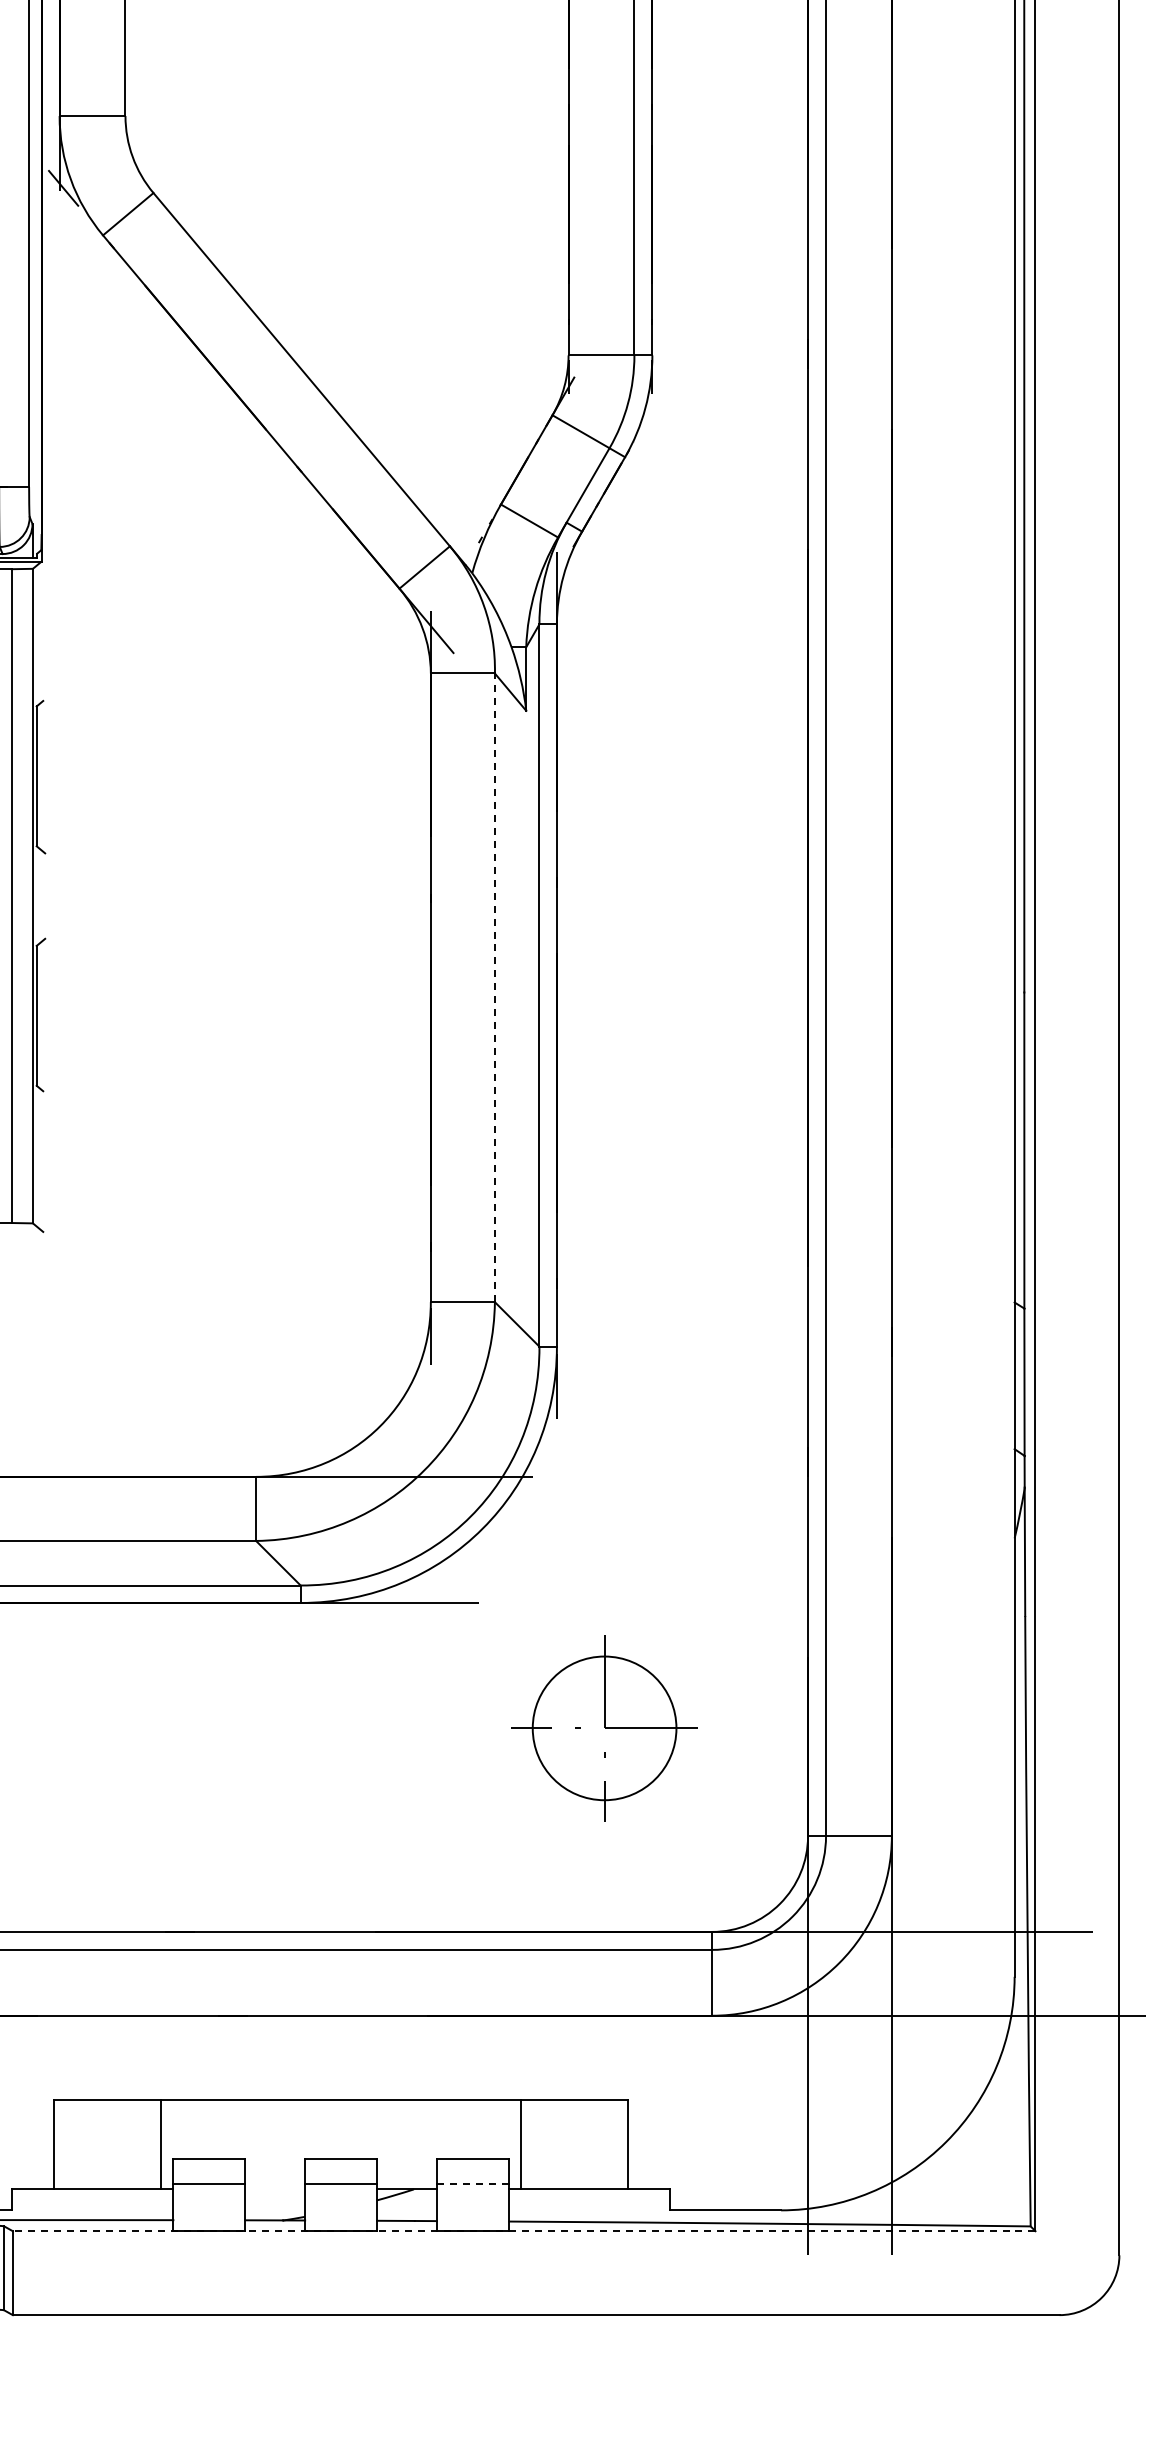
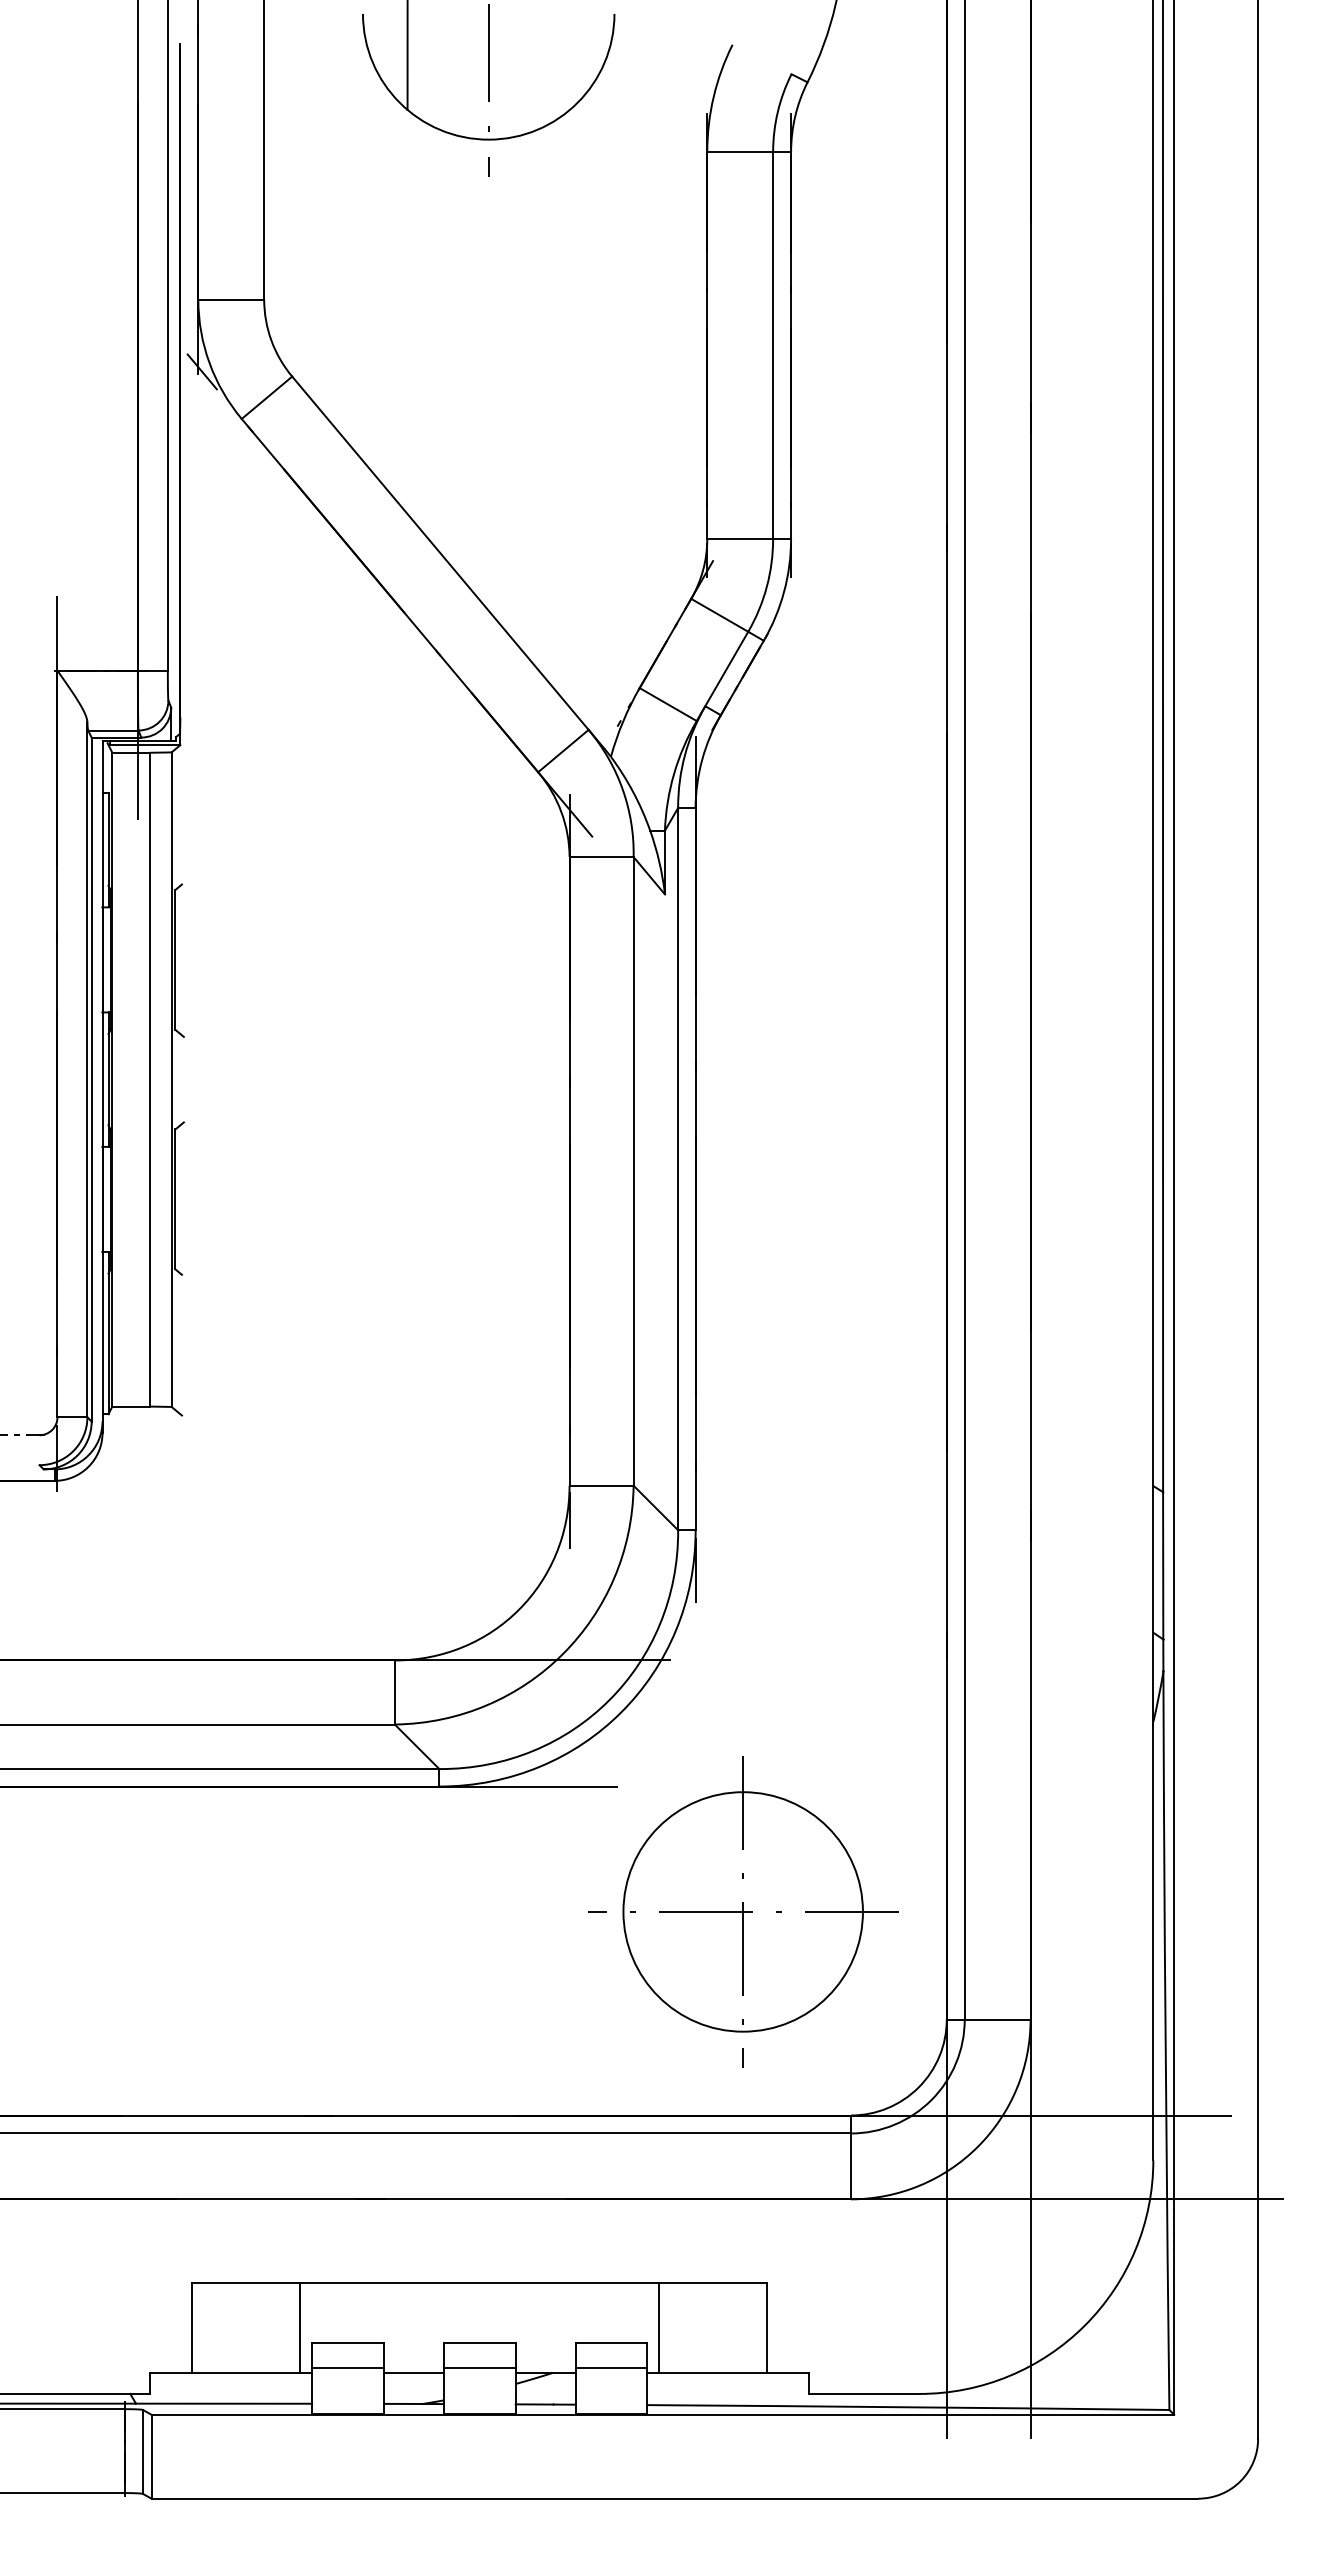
line: (494, 986) -> (633, 1170), dashed -> solid
part: (604, 1727) -> (743, 1911), size x1.67
line: (472, 2183) -> (611, 2367), dashed -> solid
line: (274, 2188) -> (413, 2372), added
line: (523, 2230) -> (662, 2414), dashed -> solid

